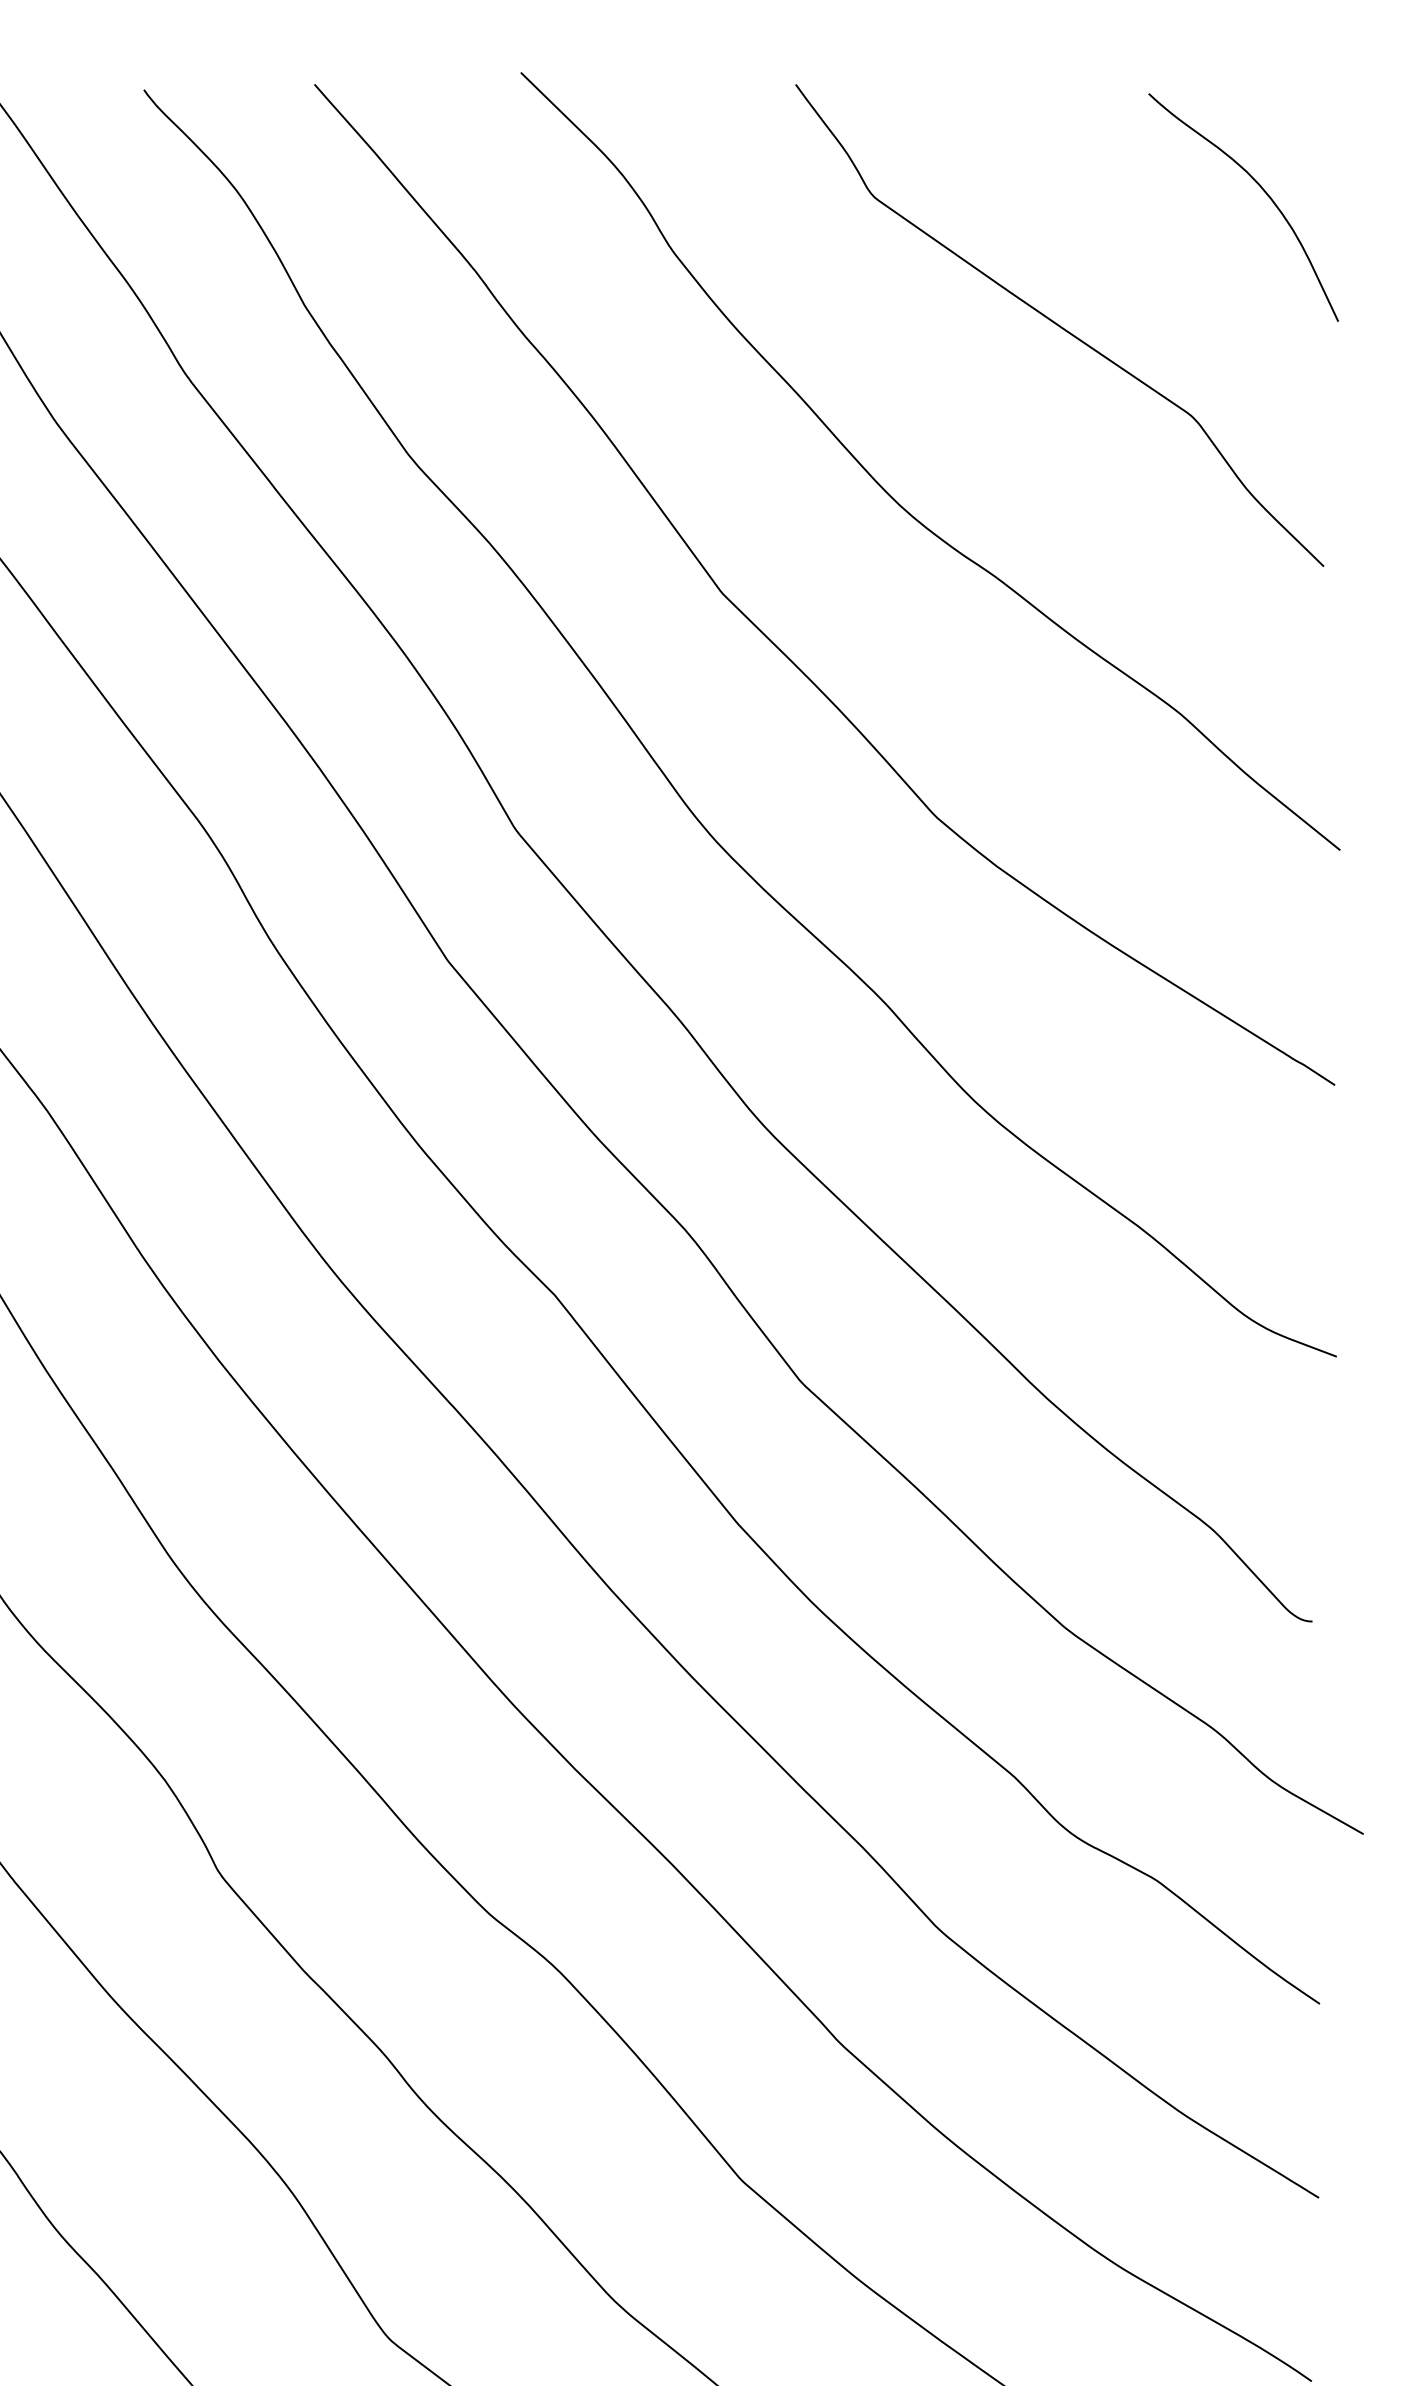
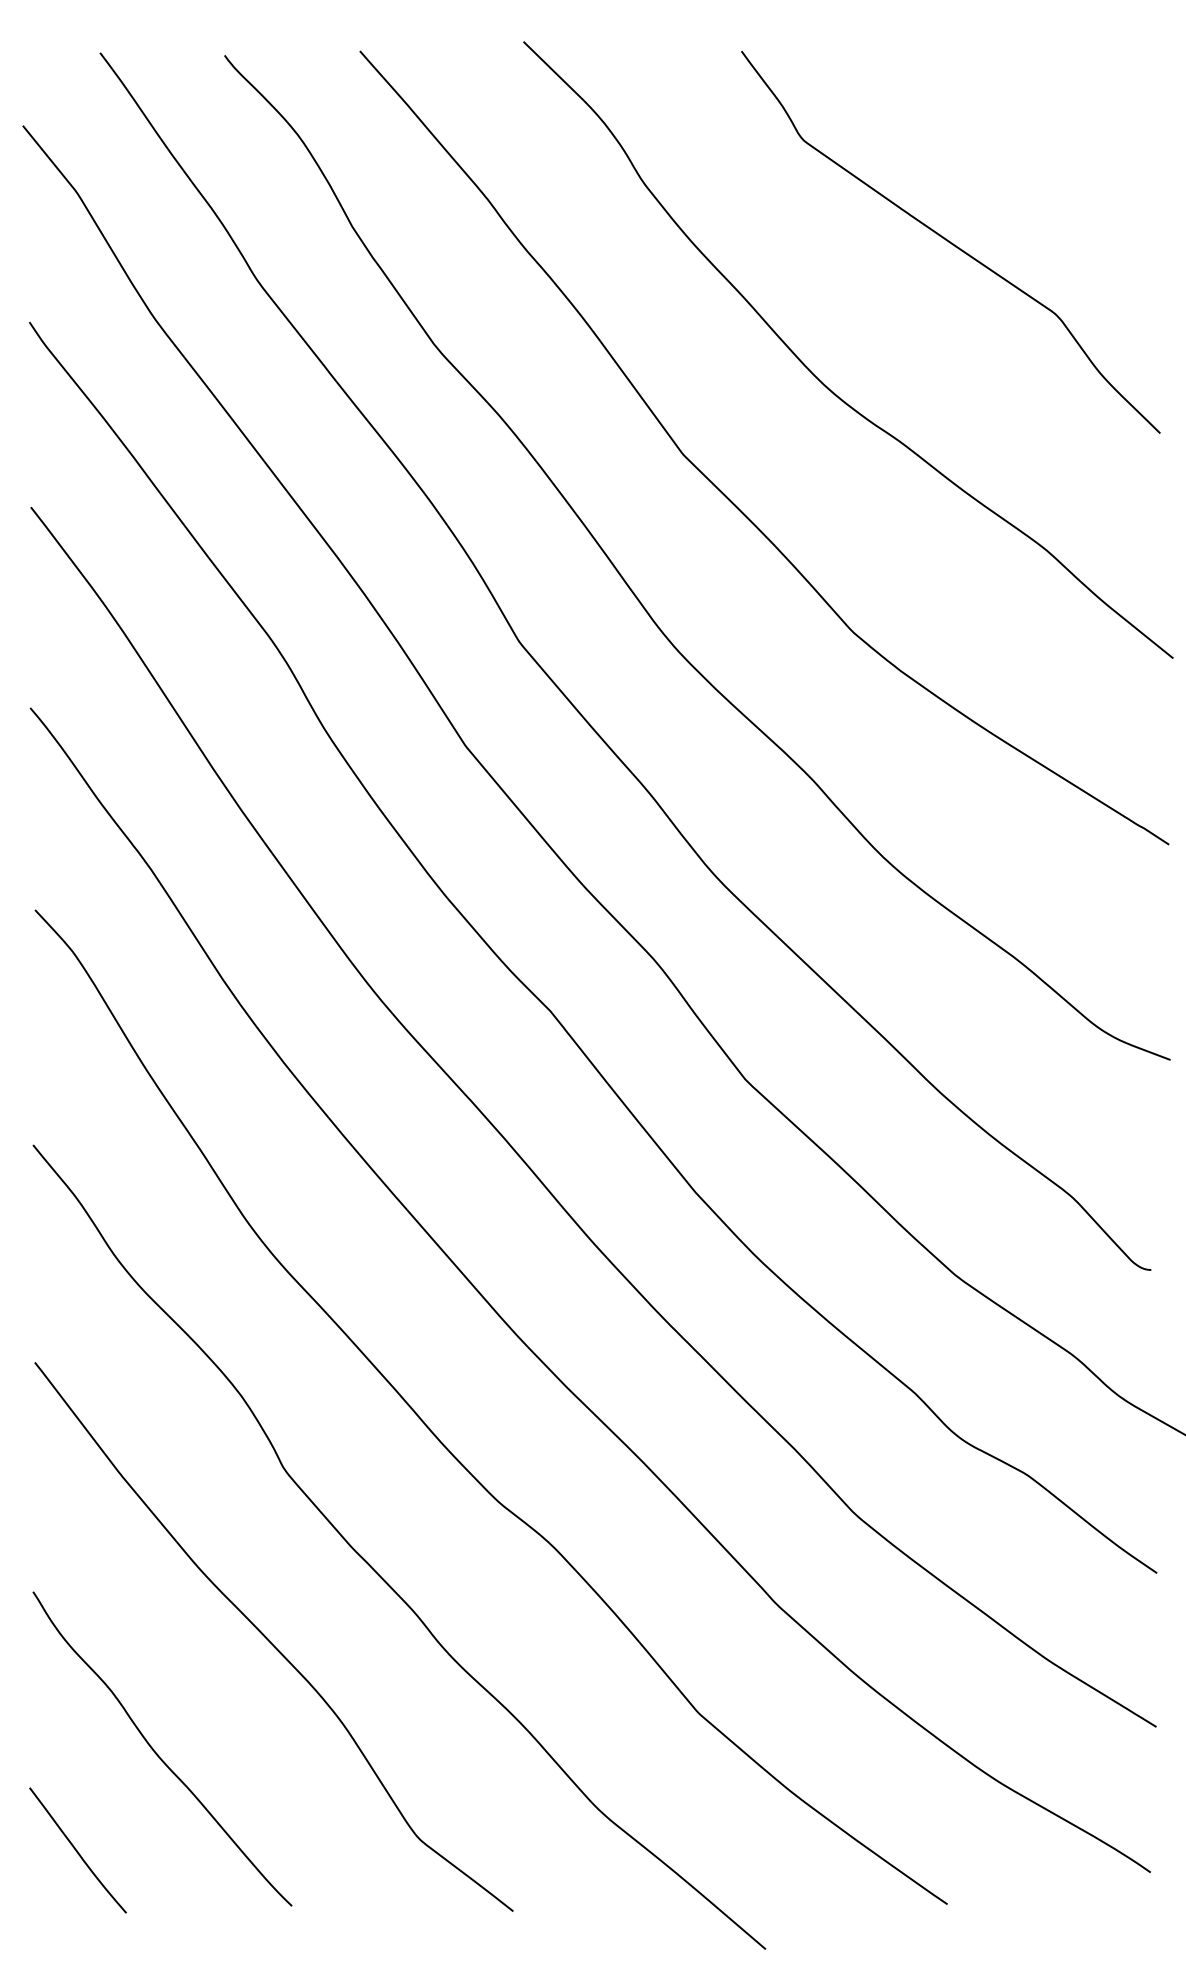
curve: (1262, 190) -> (1111, 135), removed

